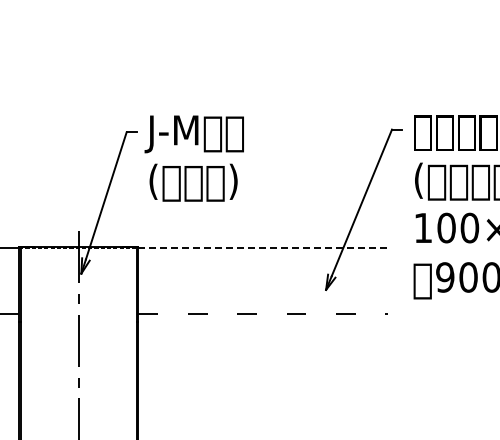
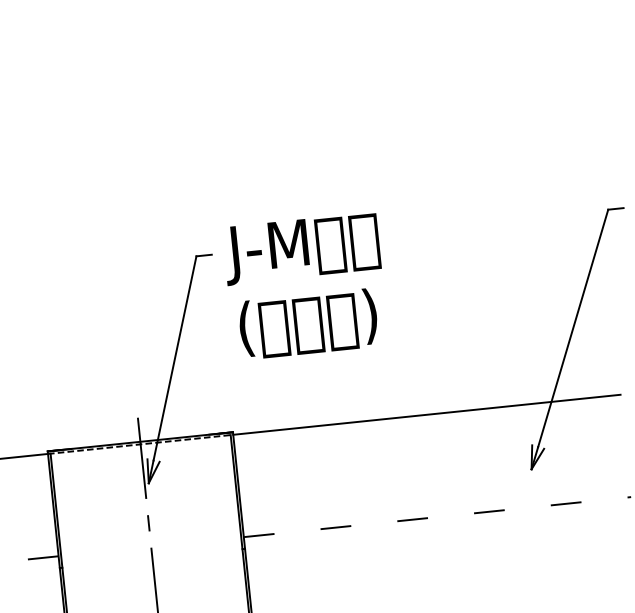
line: (263, 248) -> (427, 415), dashed -> solid

